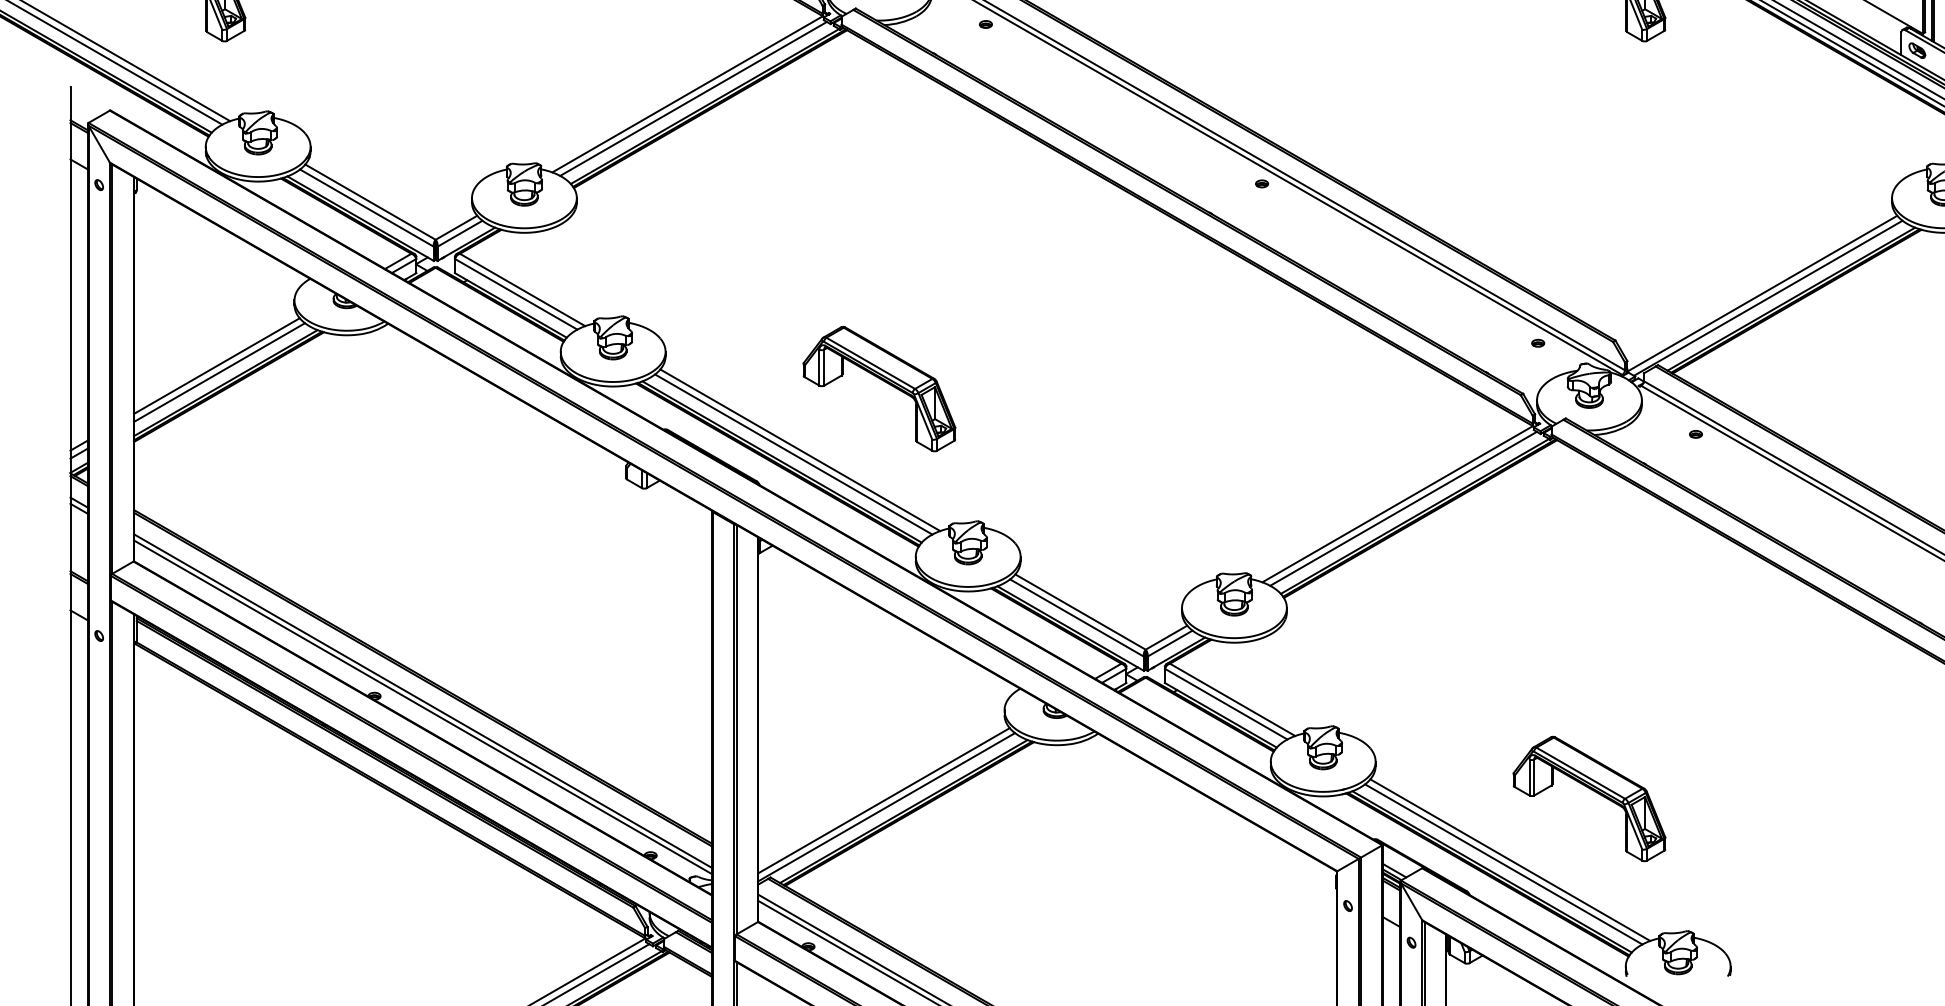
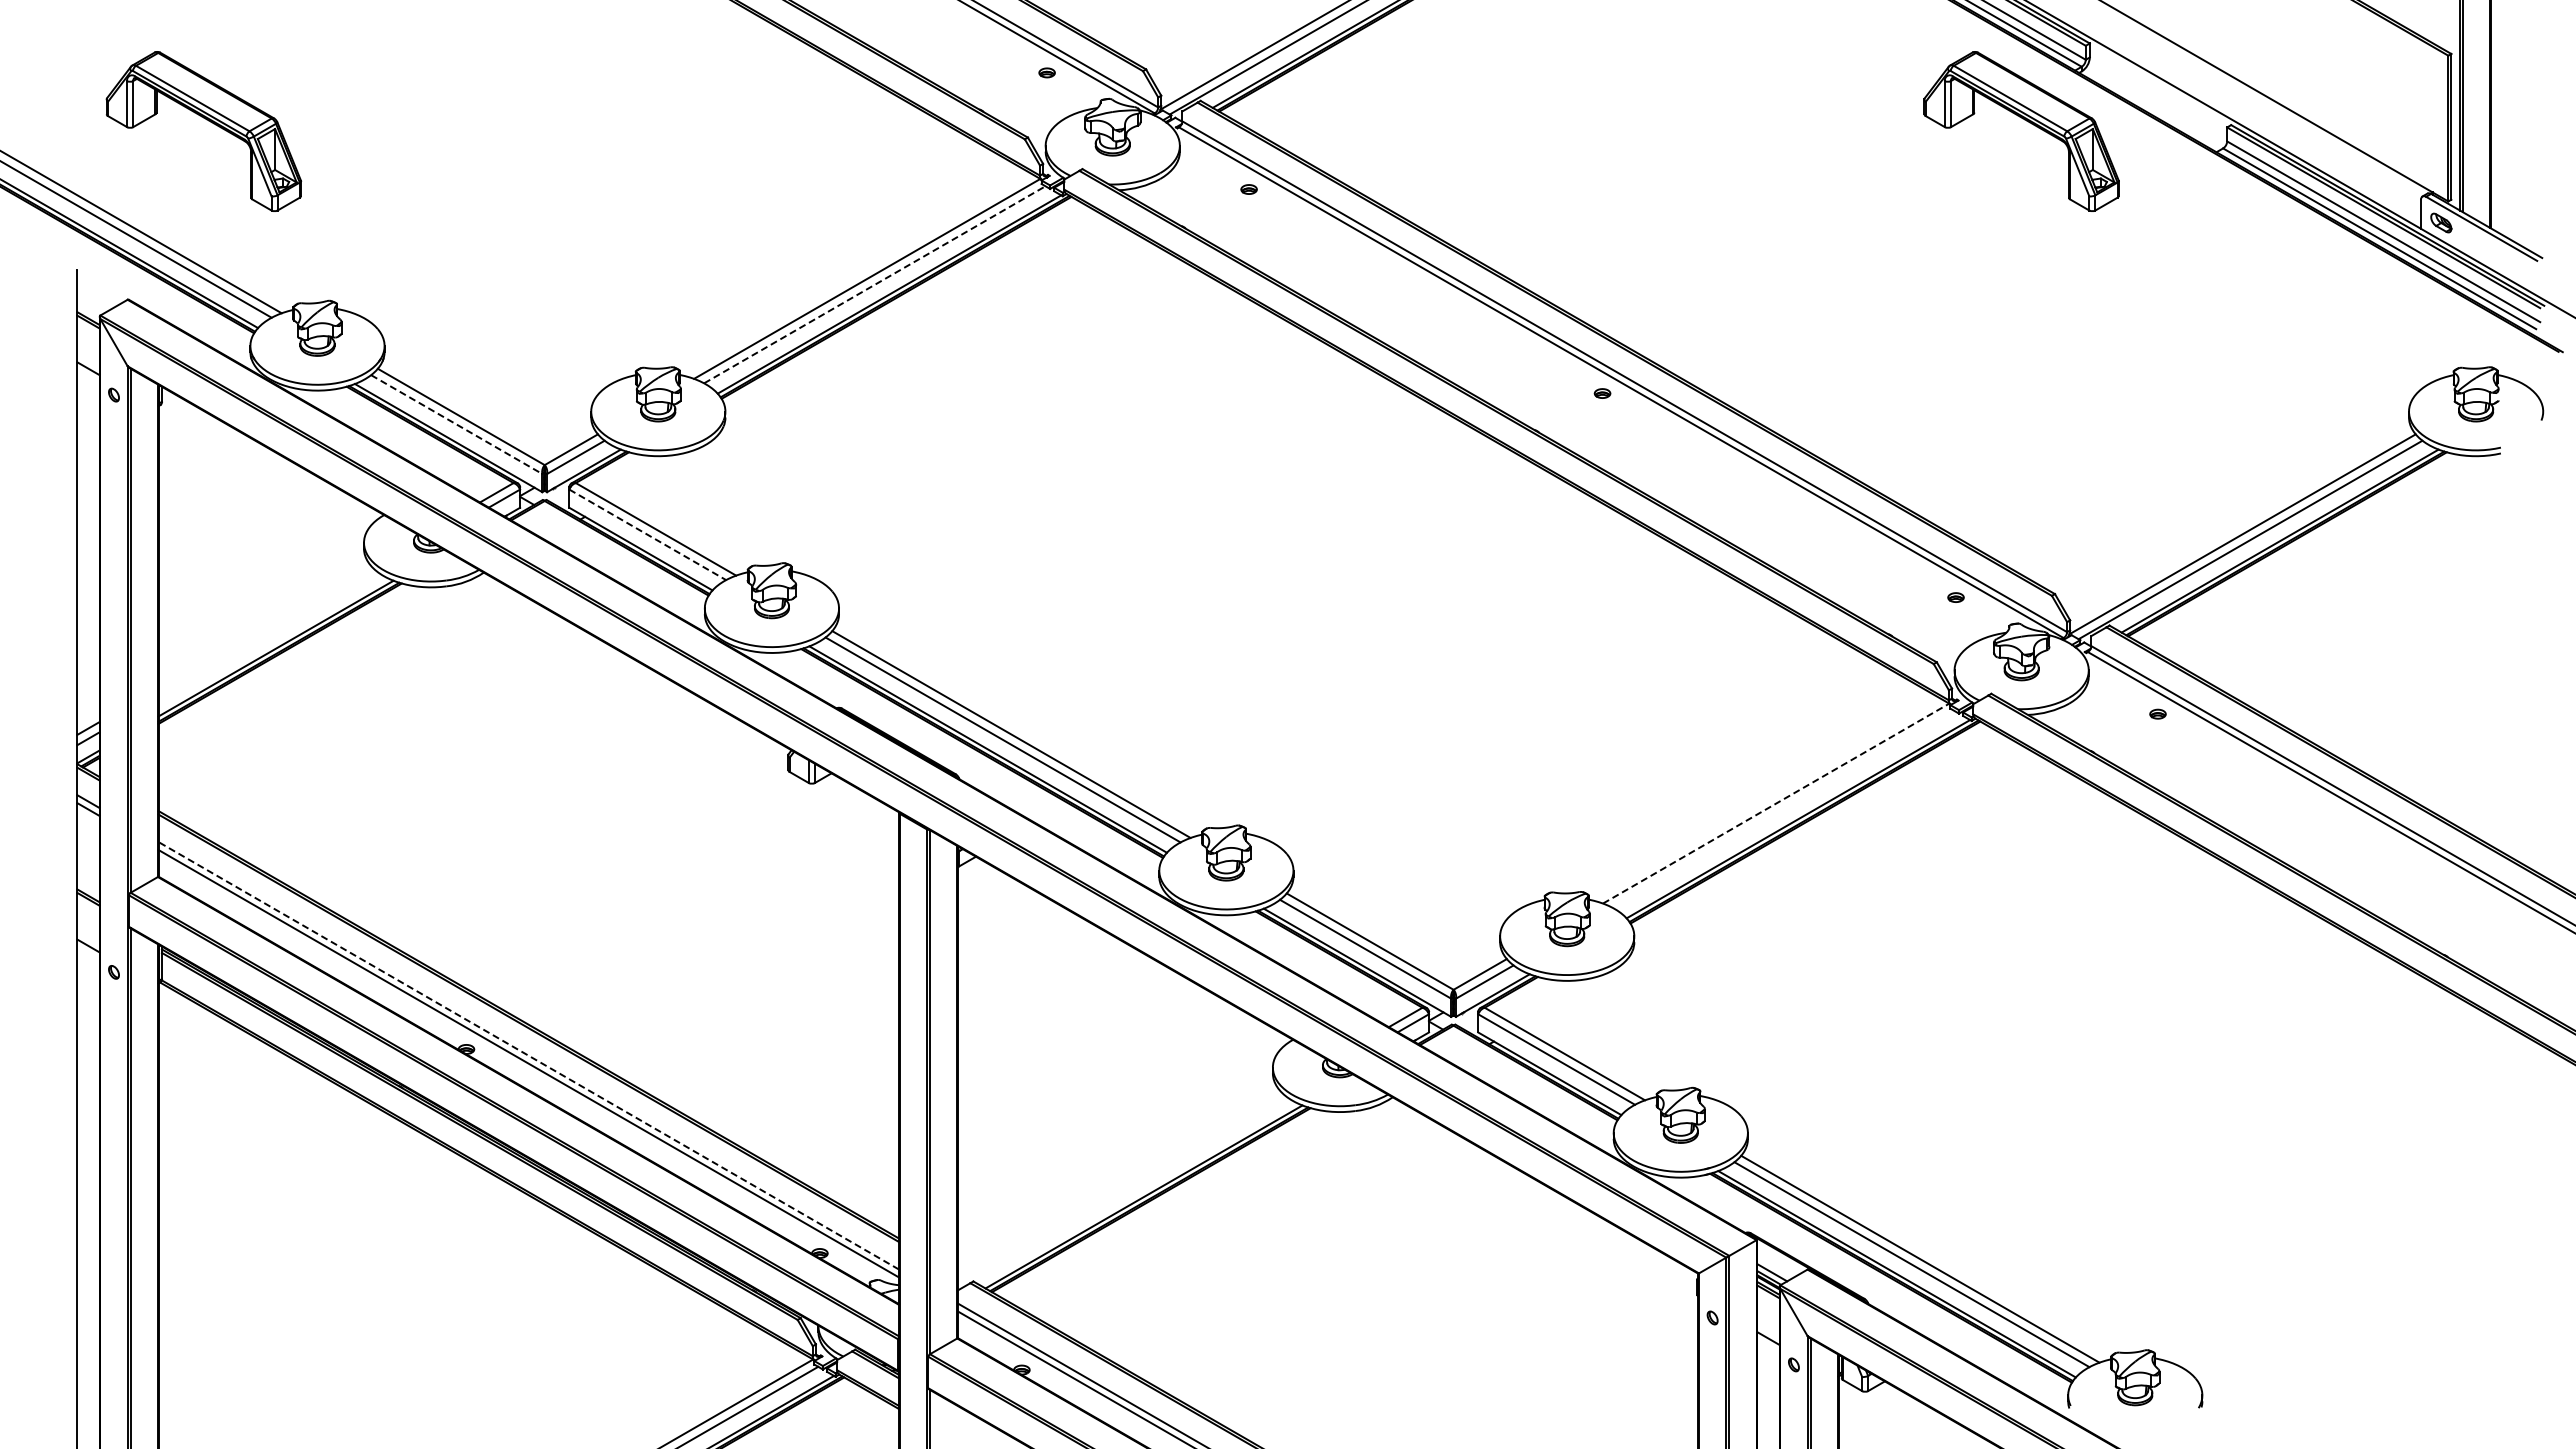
line: (694, 98) -> (875, 284), solid -> dashed
line: (366, 208) -> (456, 424), solid -> dashed
line: (515, 294) -> (647, 534), solid -> dashed
line: (216, 365) -> (264, 626), removed
line: (219, 372) -> (267, 634), removed
part: (884, 382) -> (1119, 647), removed
line: (1397, 504) -> (1776, 803), solid -> dashed
line: (1403, 508) -> (1783, 809), removed
line: (423, 701) -> (528, 1055), solid -> dashed
part: (1592, 790) -> (2025, 1170), removed
line: (883, 800) -> (1118, 1182), removed
line: (886, 807) -> (1121, 1191), removed

